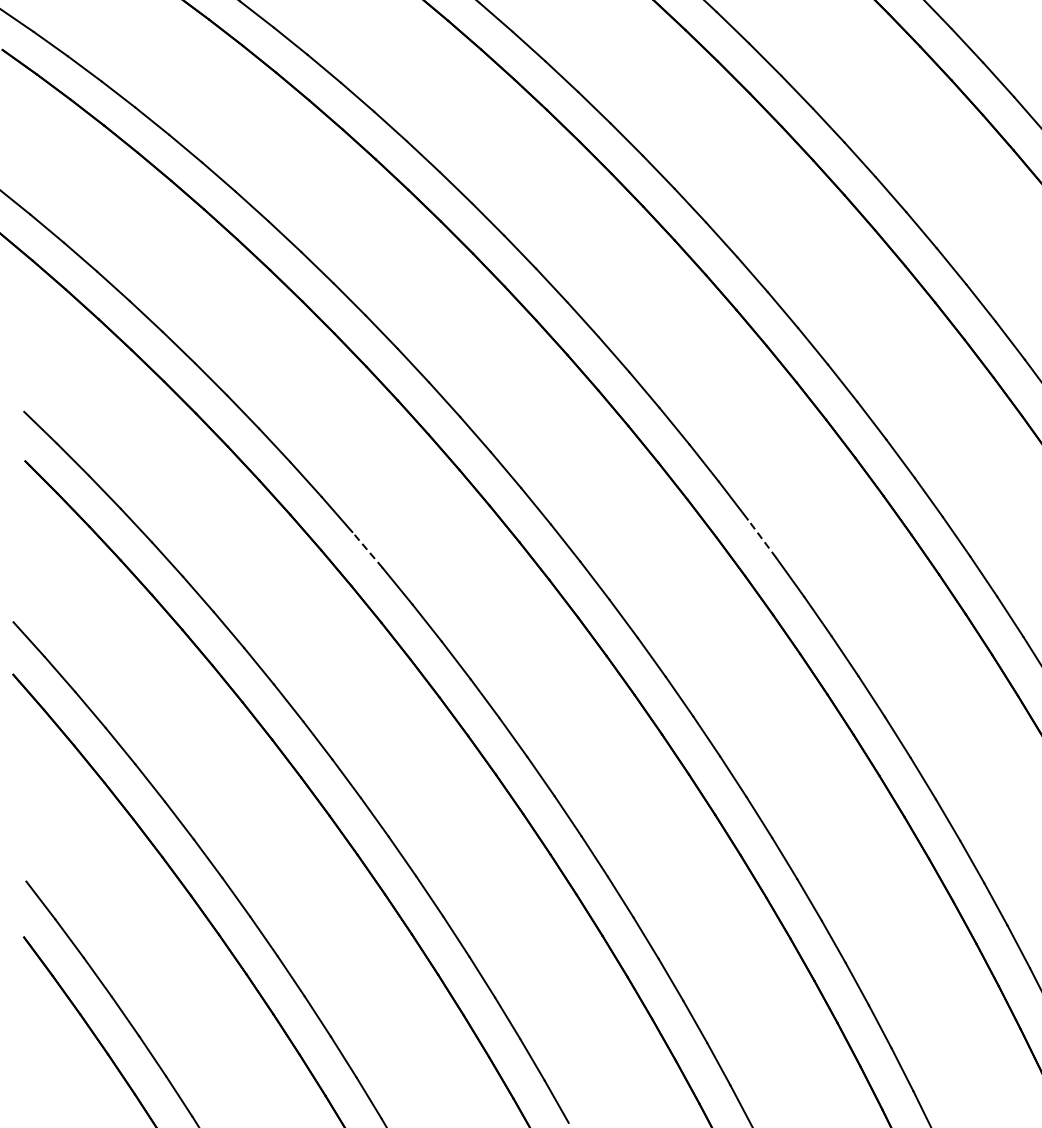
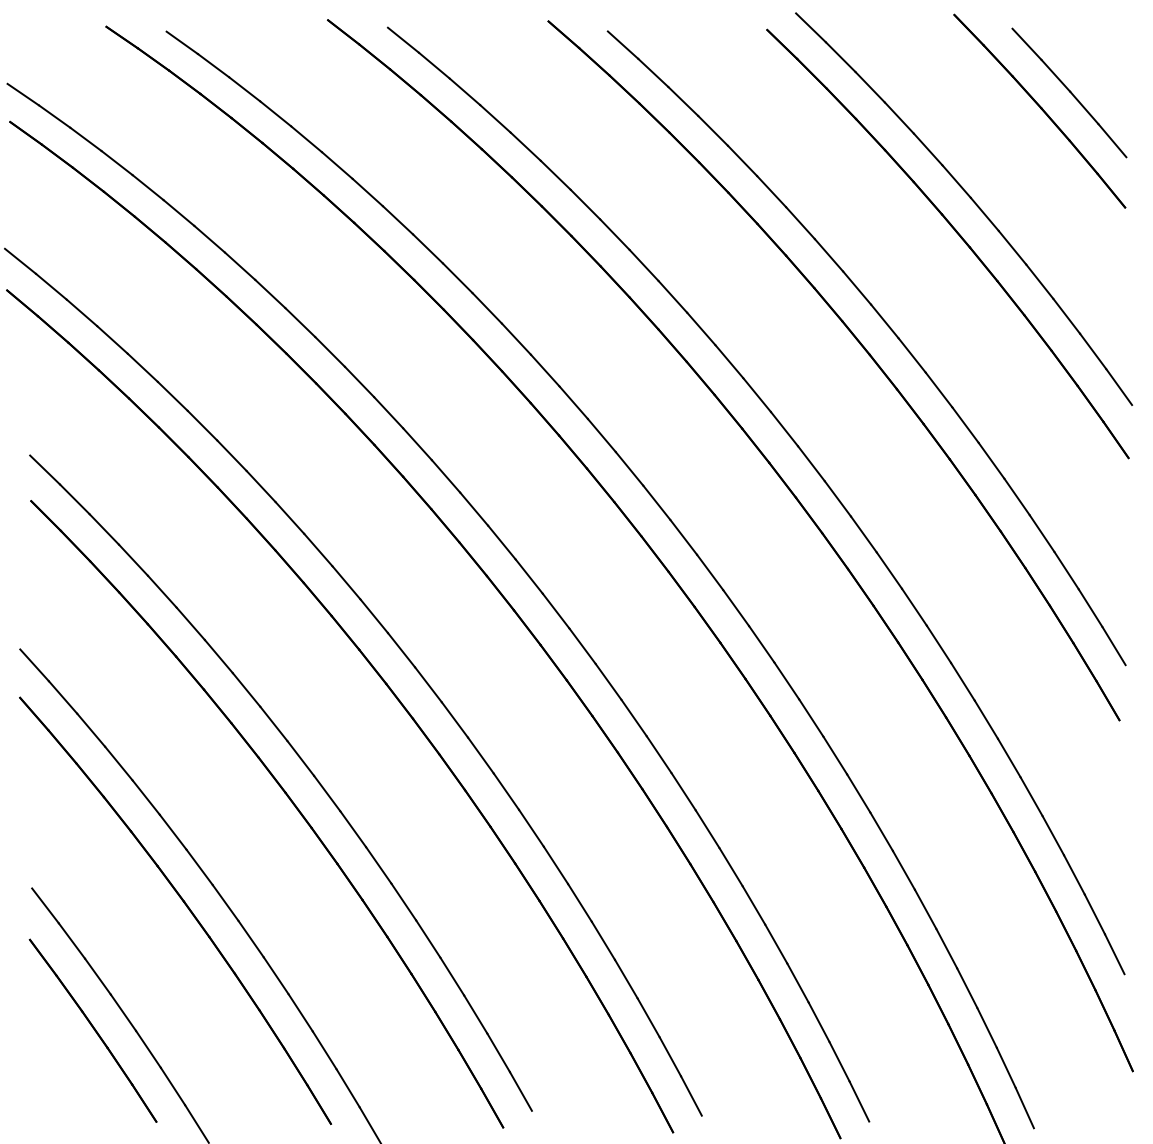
line: (761, 538) -> (709, 572), dashed -> solid
line: (367, 549) -> (346, 582), dashed -> solid

